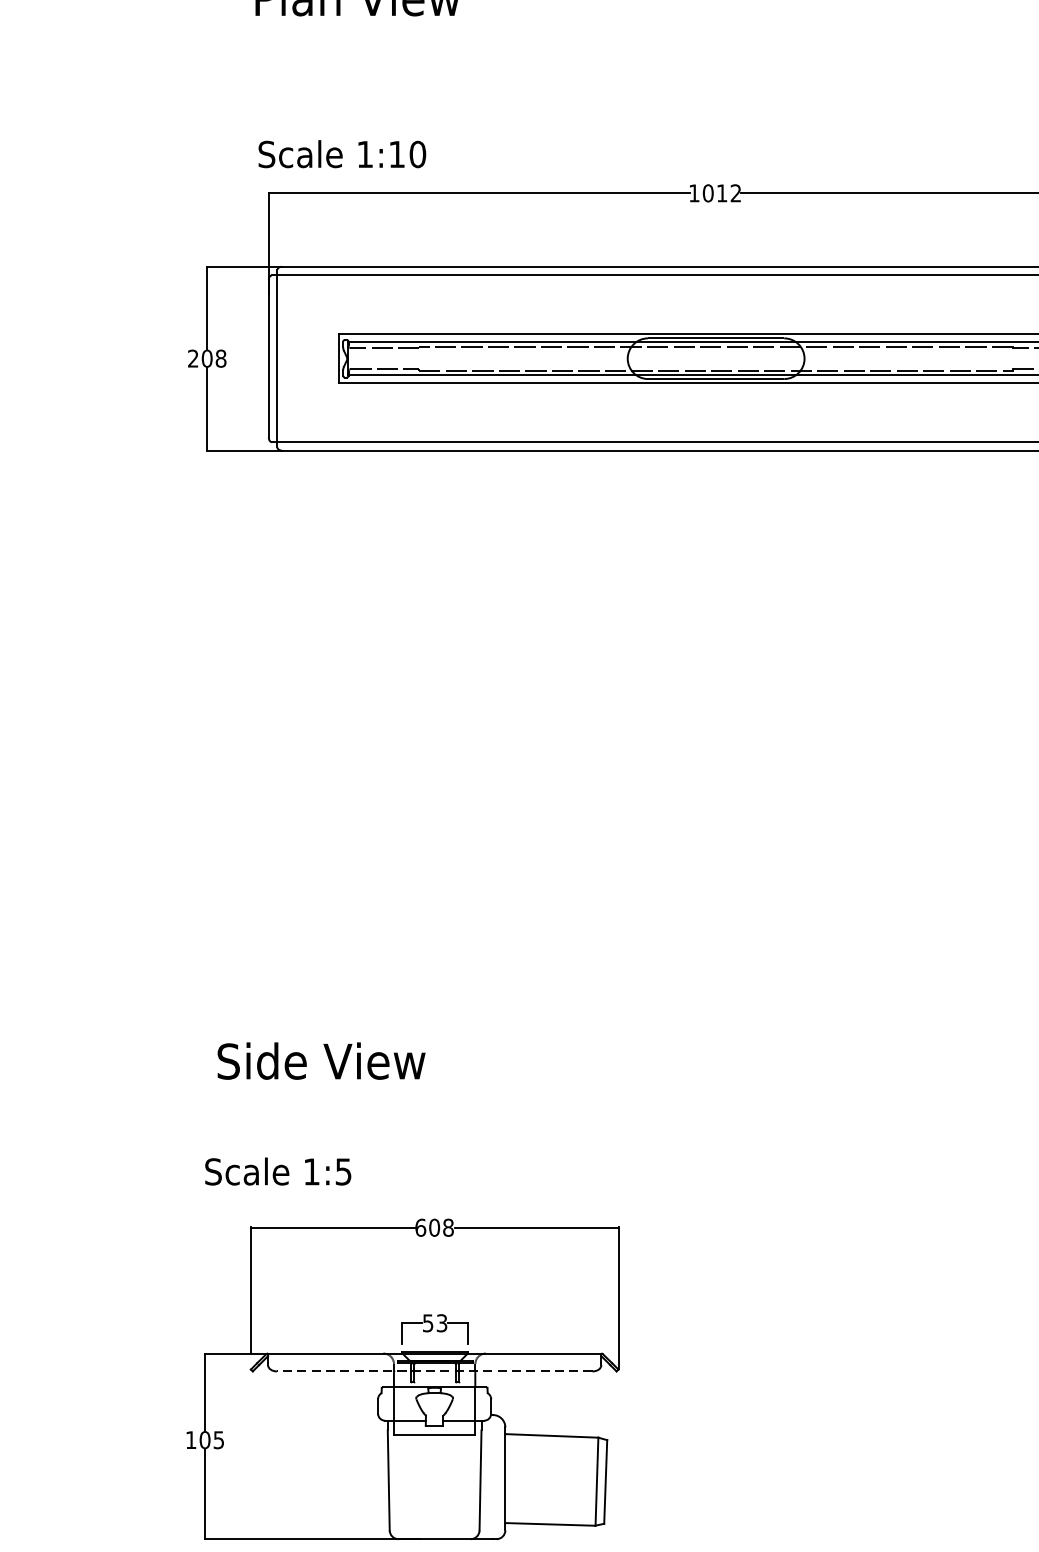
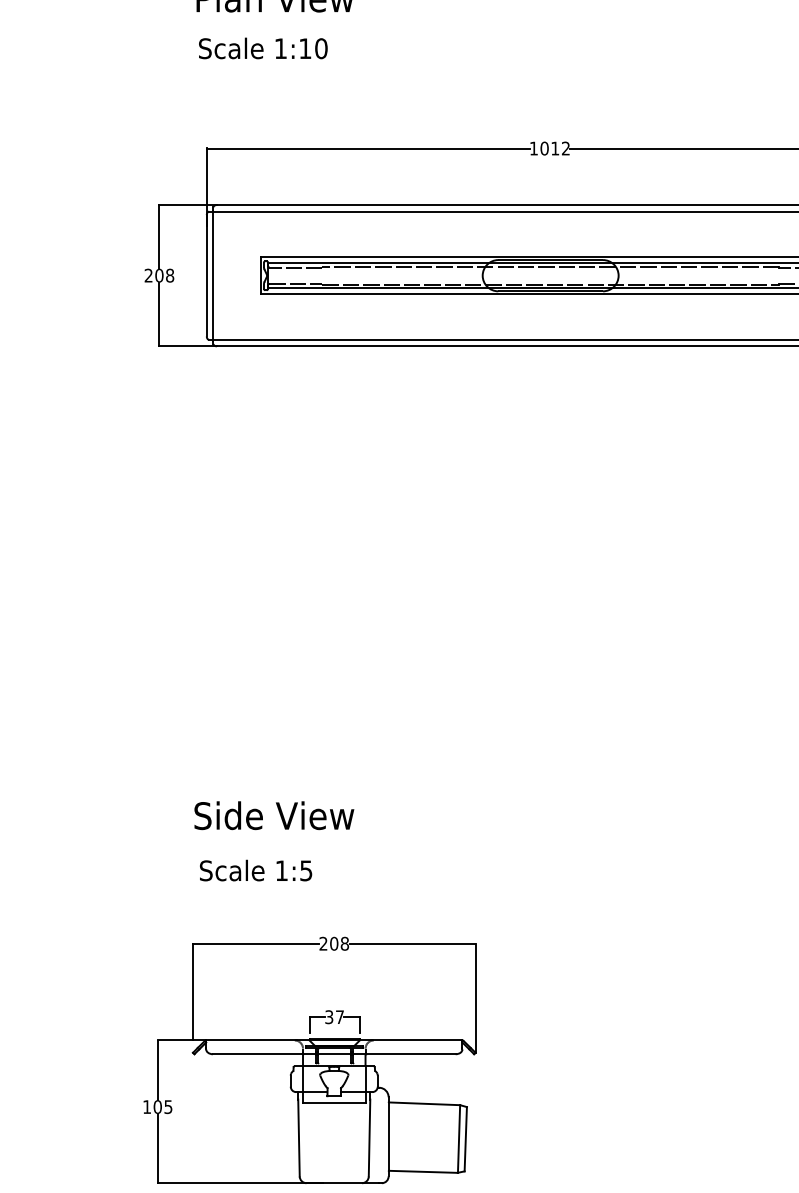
text: (342, 154) -> (263, 48), moved
text: (321, 1060) -> (274, 815), moved
text: (278, 1171) -> (256, 870), moved
text: (420, 1227) -> (323, 943), 608 -> 208
text: (434, 1323) -> (334, 1017), 53 -> 37
line: (433, 1371) -> (333, 1054), dashed -> solid

